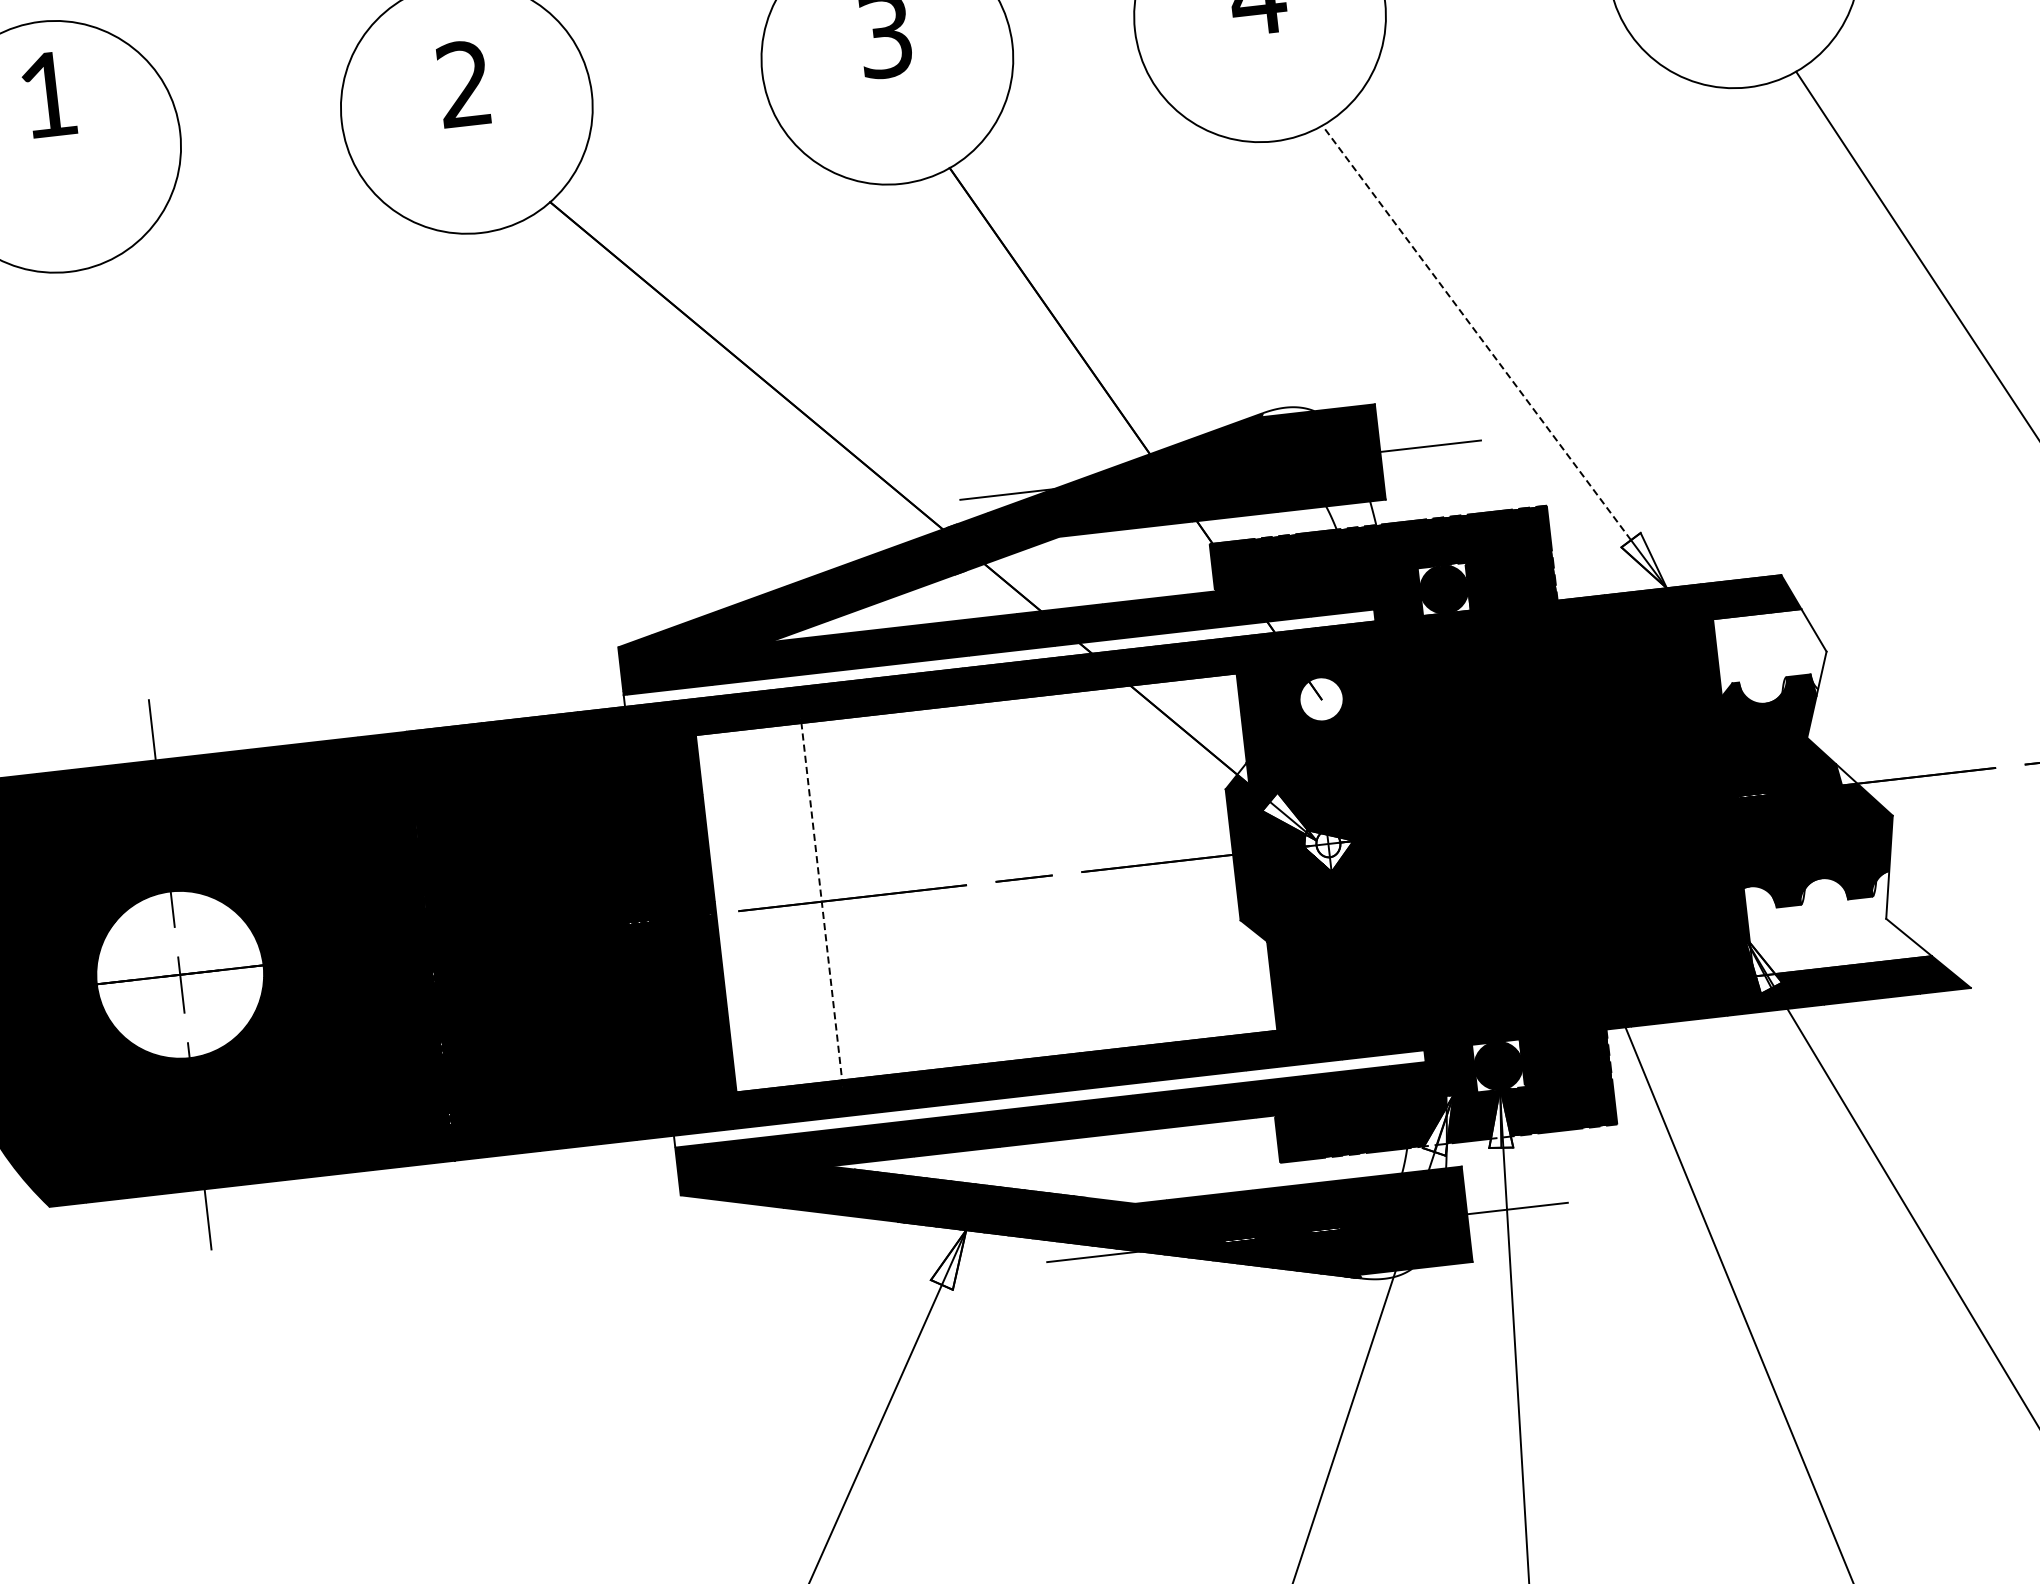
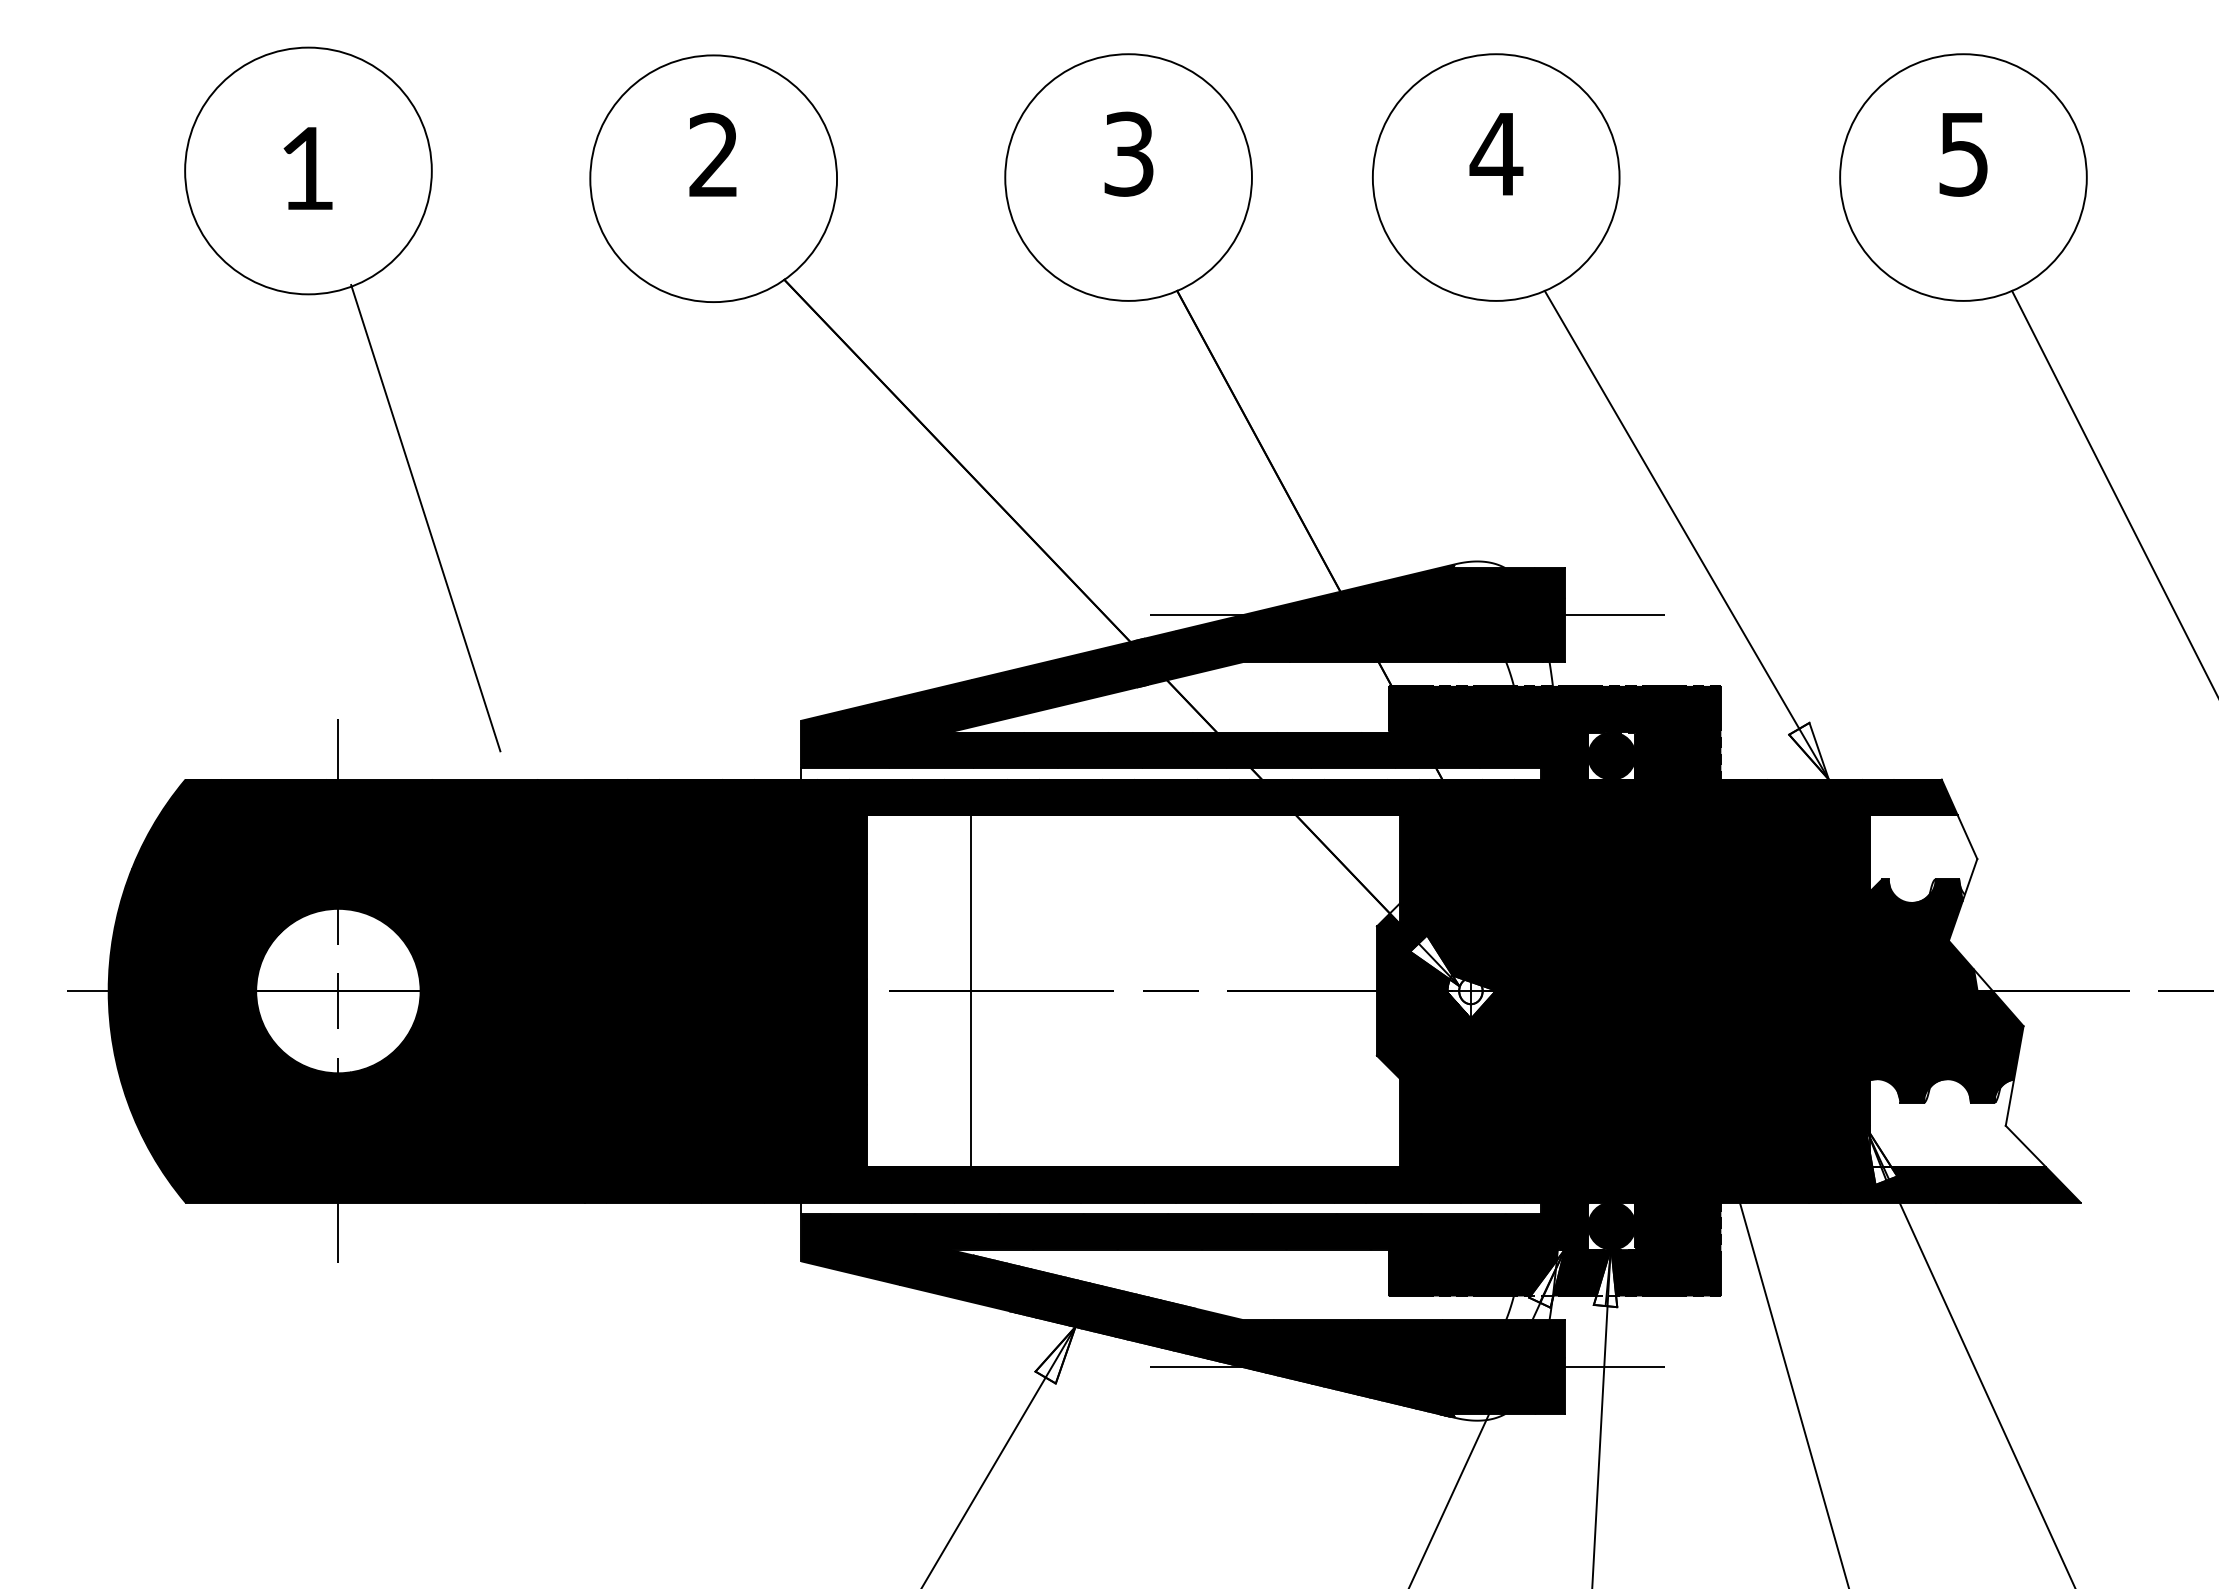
text: (48, 94) -> (307, 168), moved
line: (1476, 332) -> (1671, 509), dashed -> solid
line: (213, 485) -> (425, 518), added
fill: (1320, 699) -> (1479, 849), added
line: (822, 902) -> (971, 991), dashed -> solid

